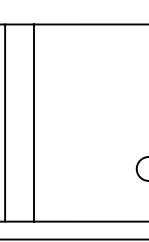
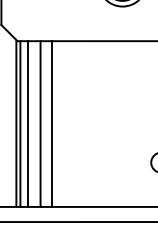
line: (33, 122) -> (51, 123), moved

